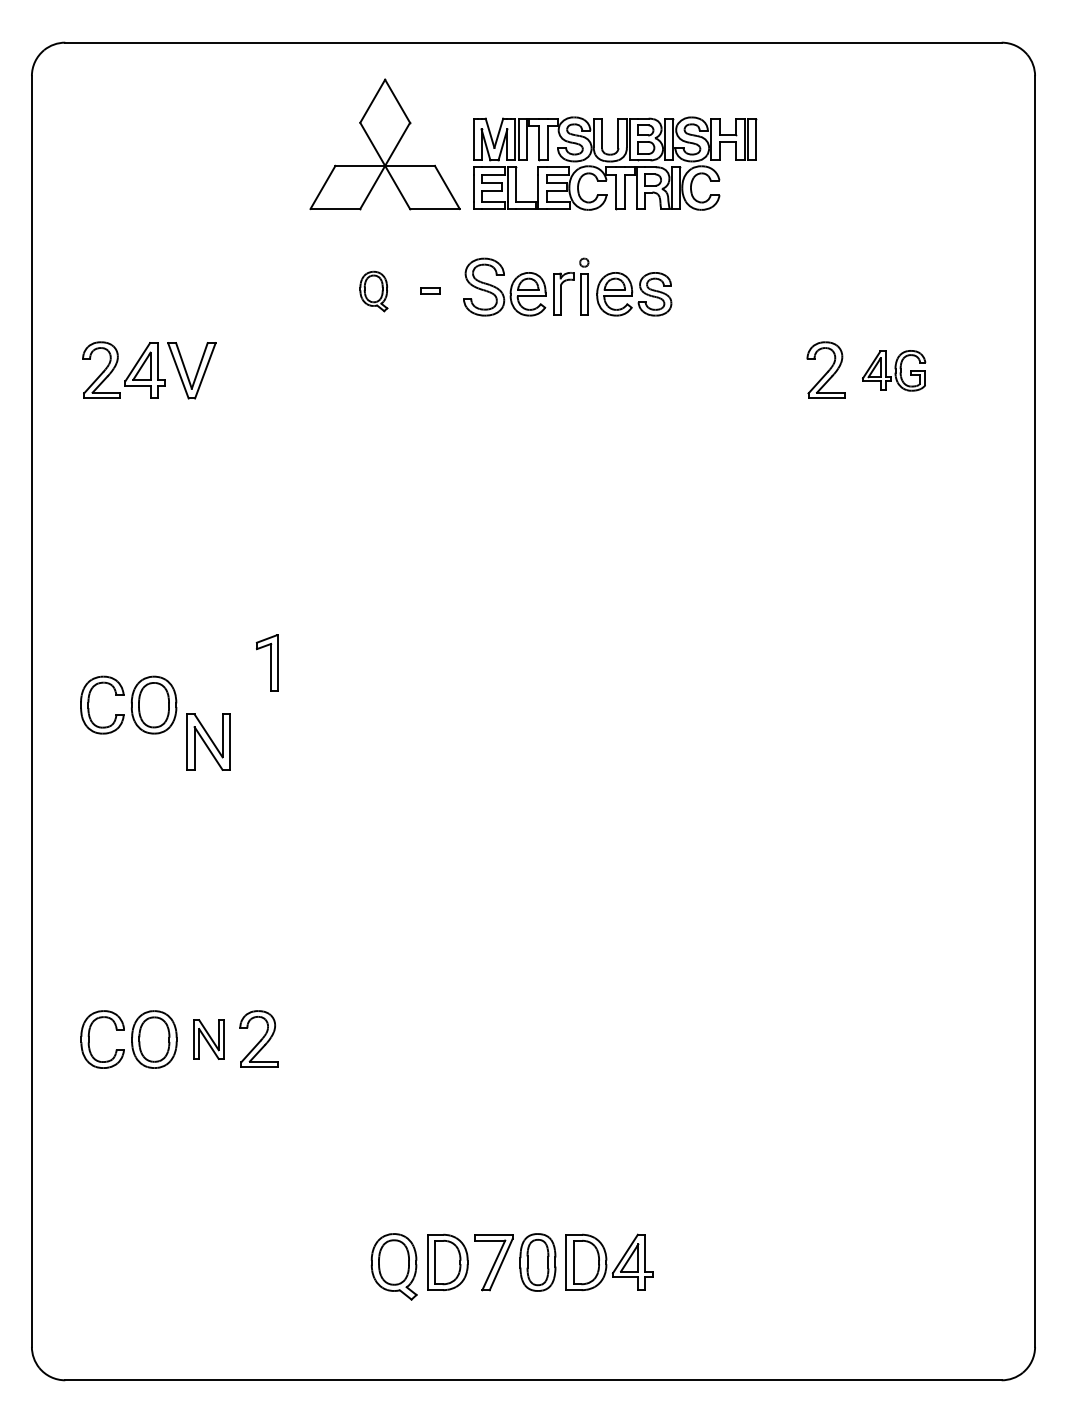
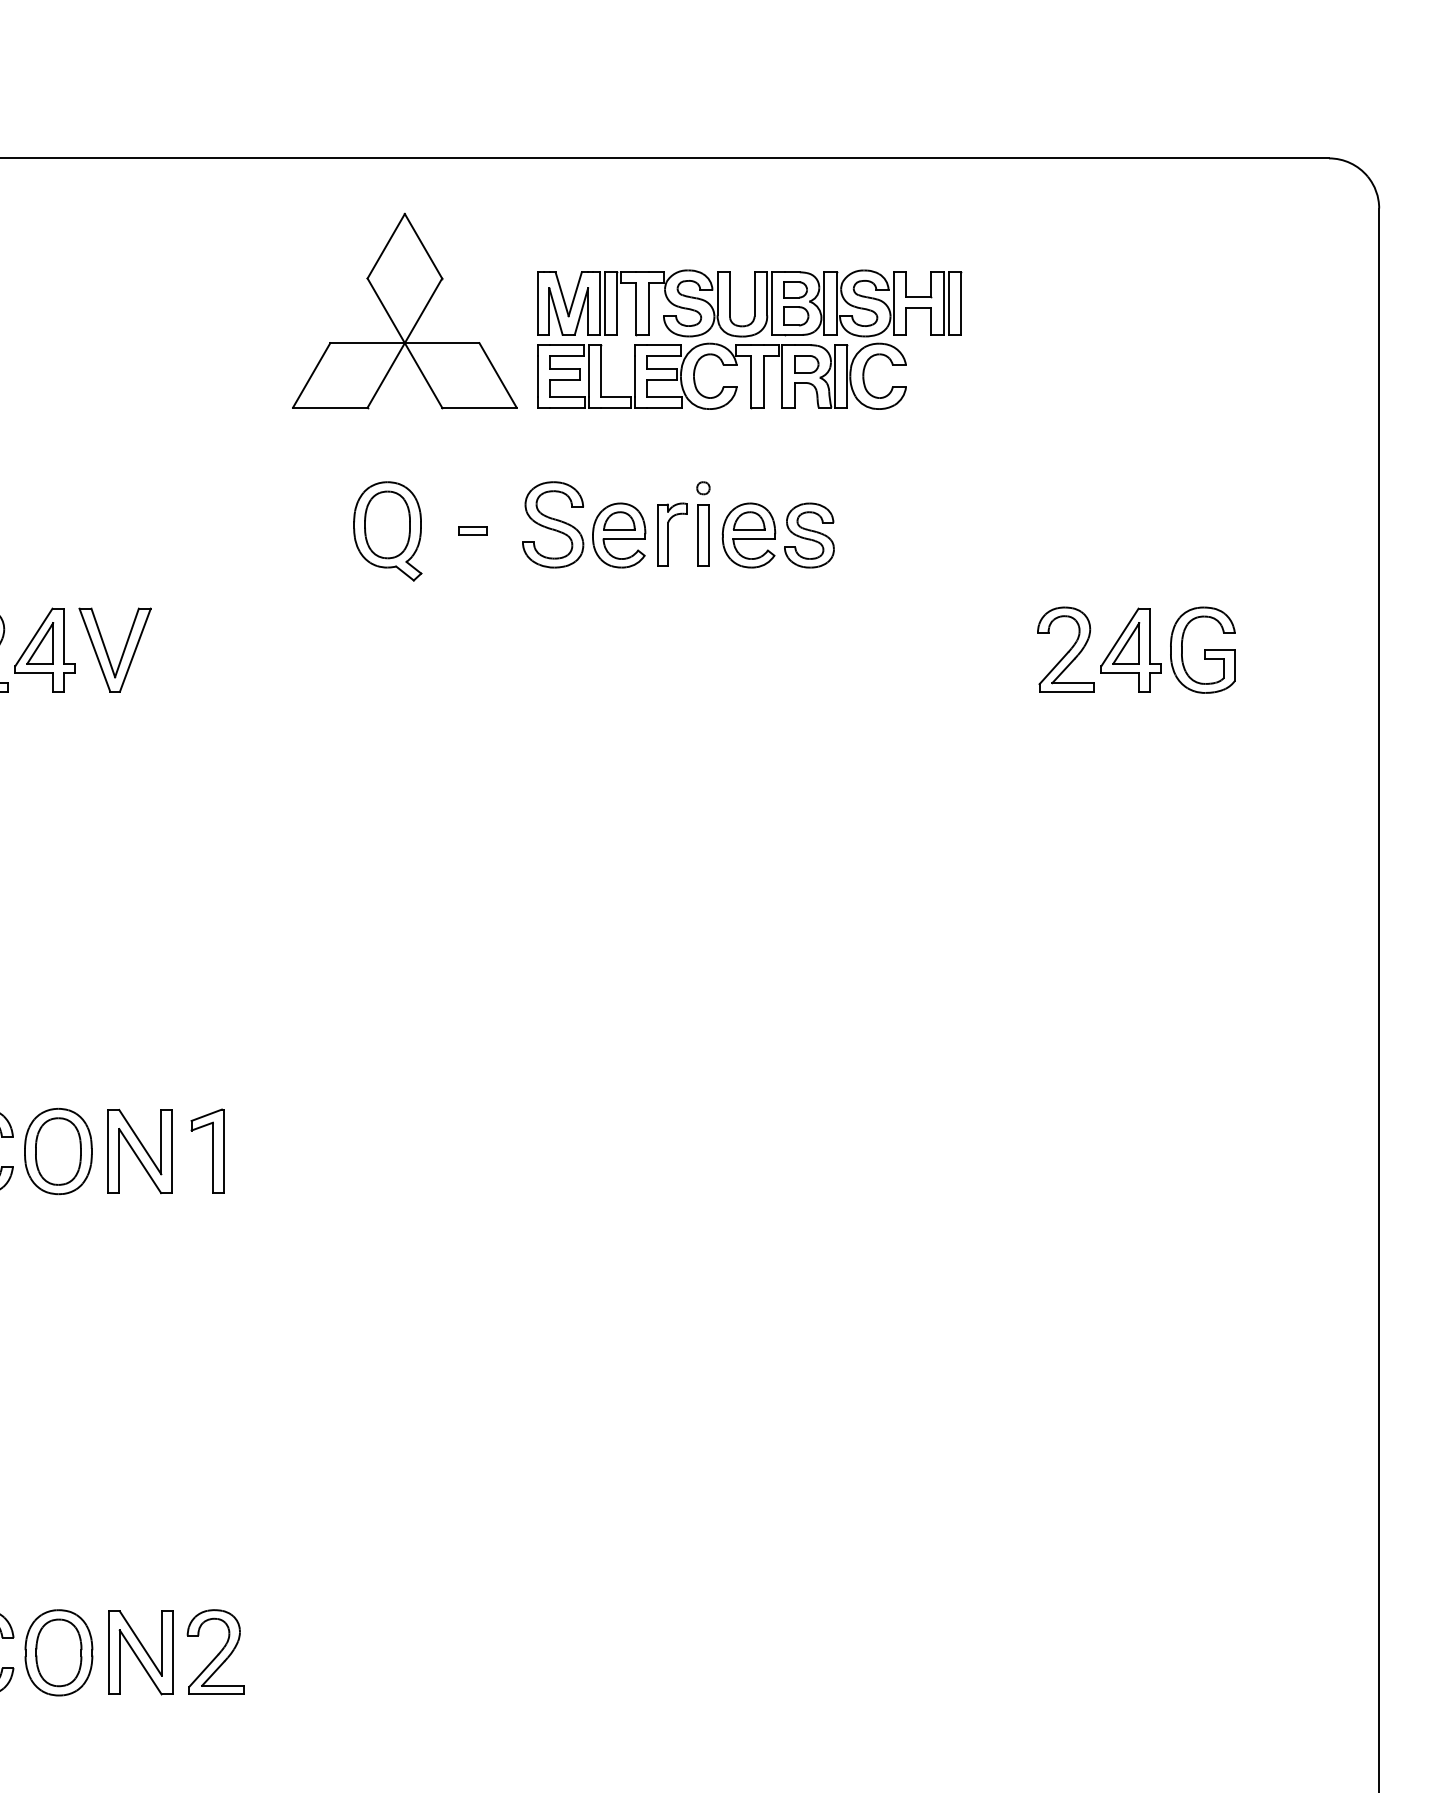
part: (373, 291) -> (387, 531), size x1.67
part: (893, 370) -> (1166, 649), size x1.43
part: (266, 662) -> (205, 1150), moved
part: (208, 741) -> (140, 1150), moved
part: (208, 1039) -> (140, 1652), size x1.43

